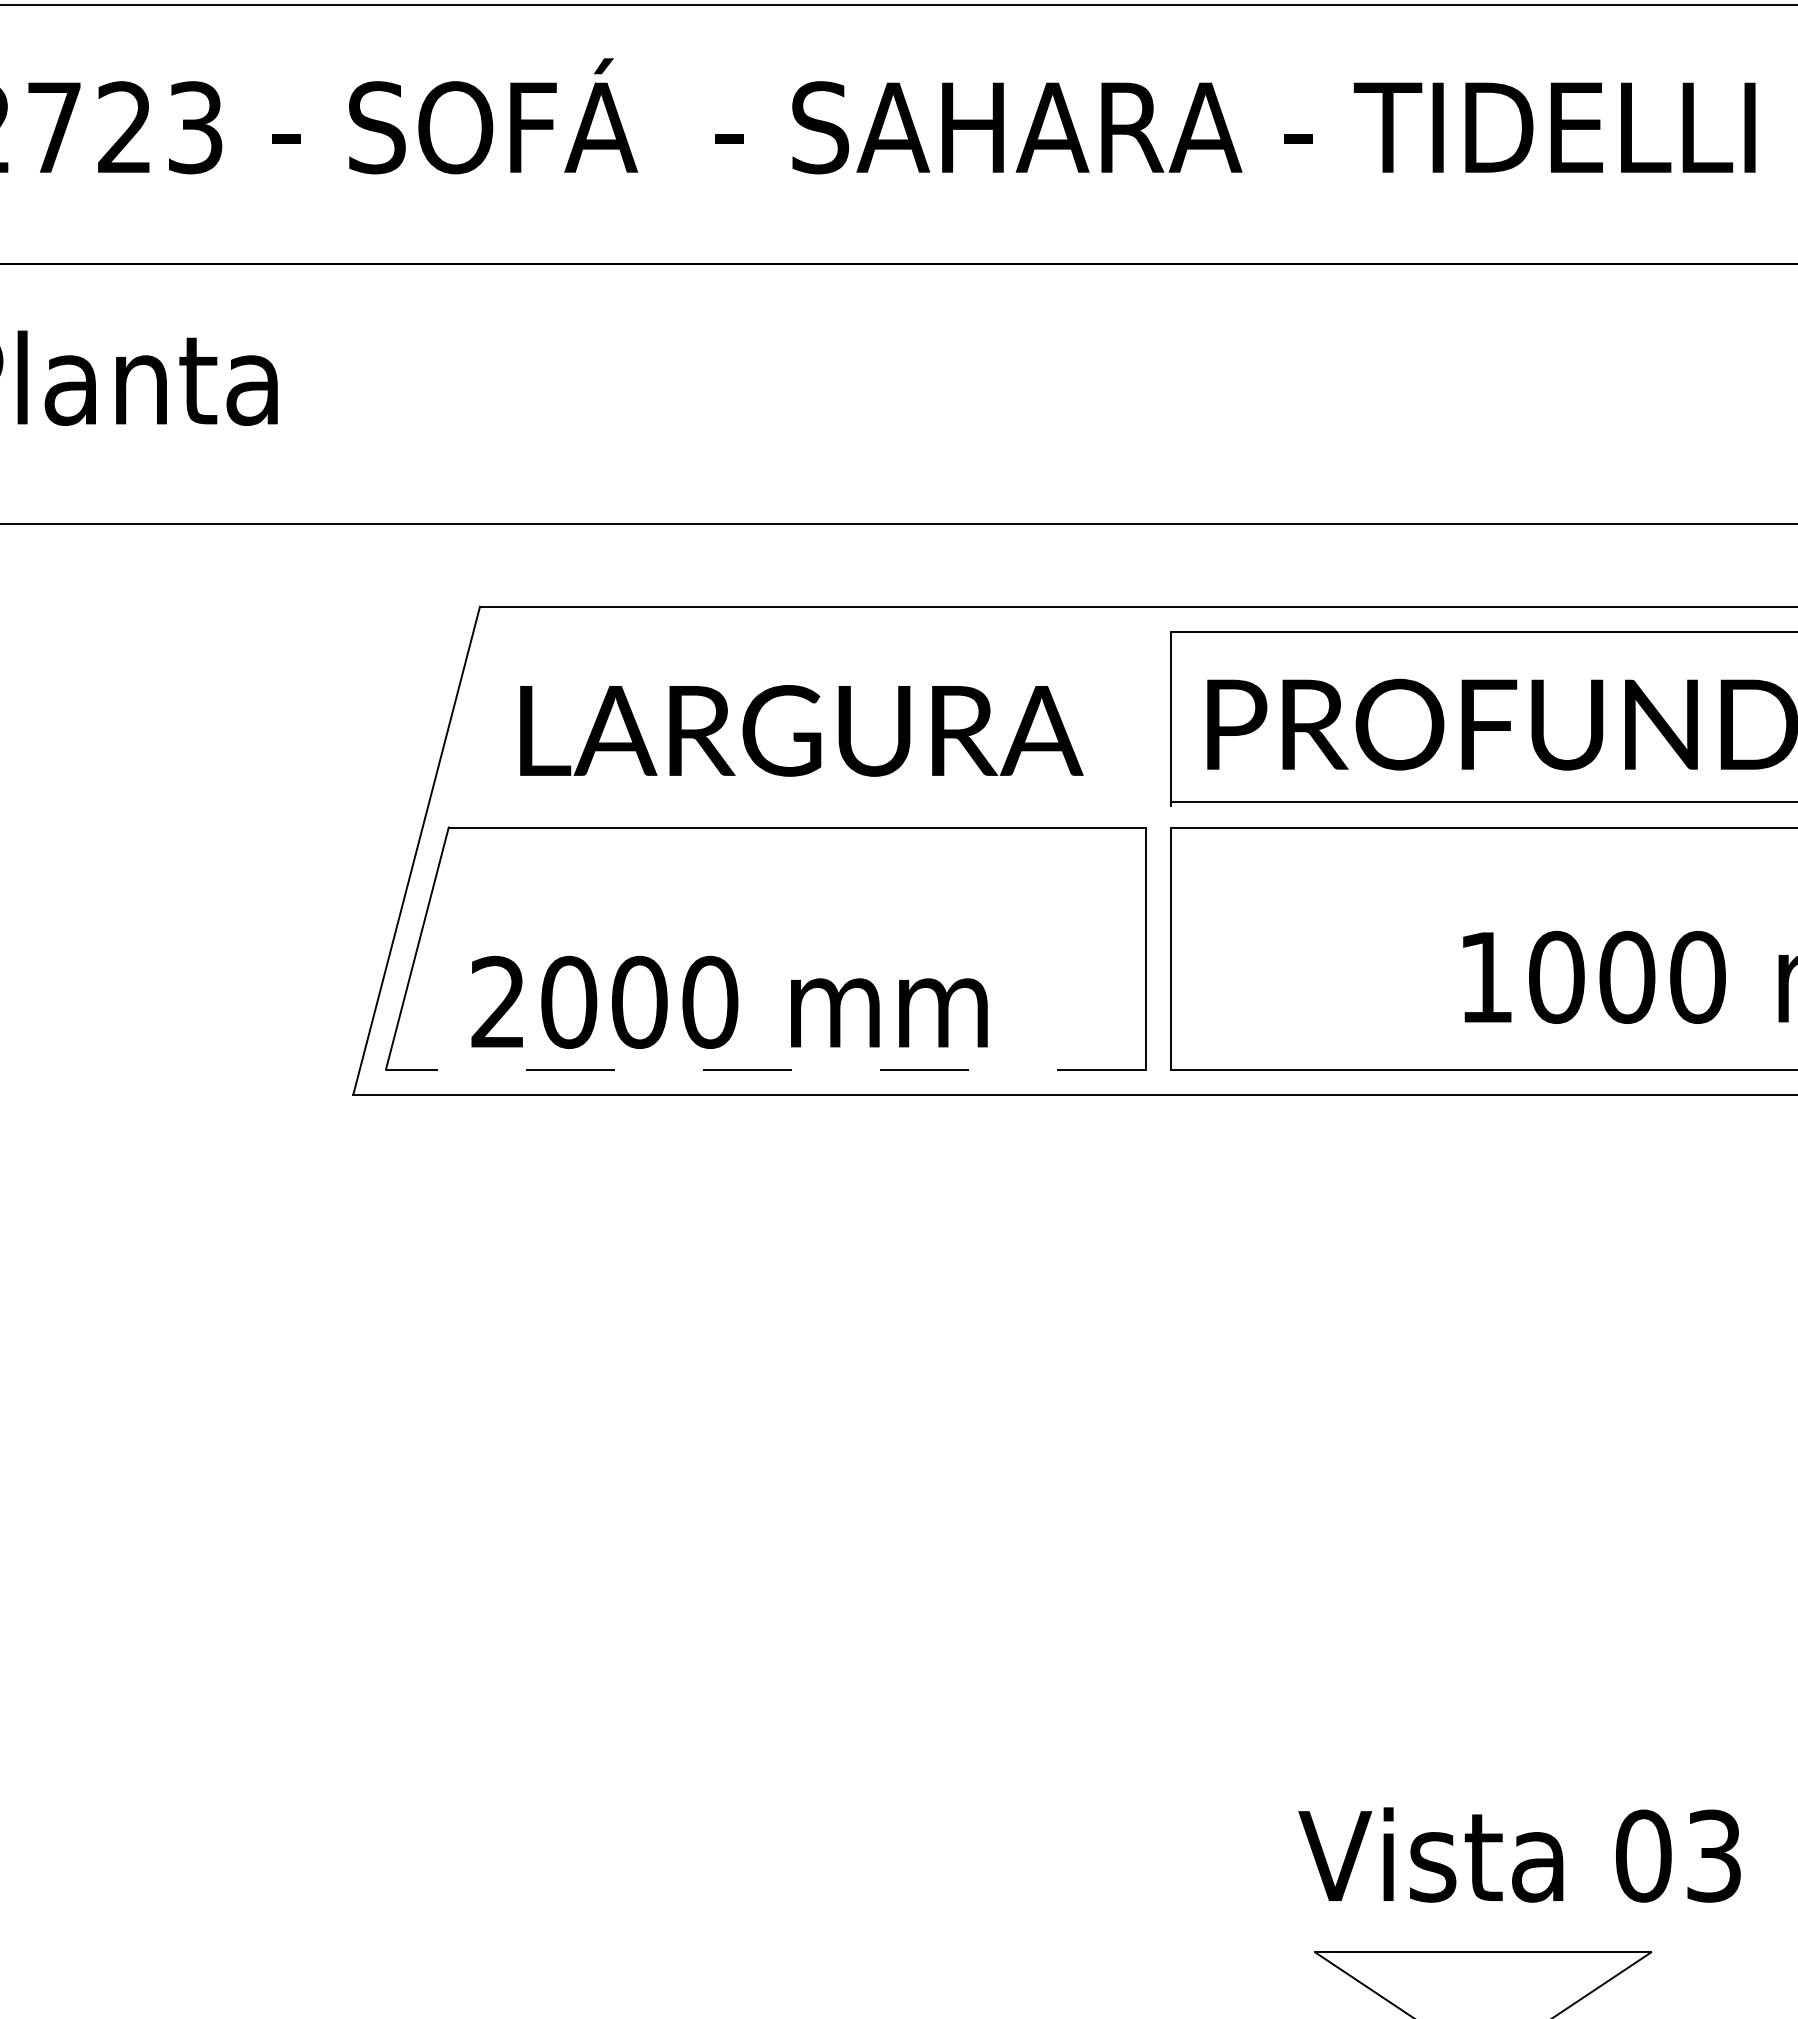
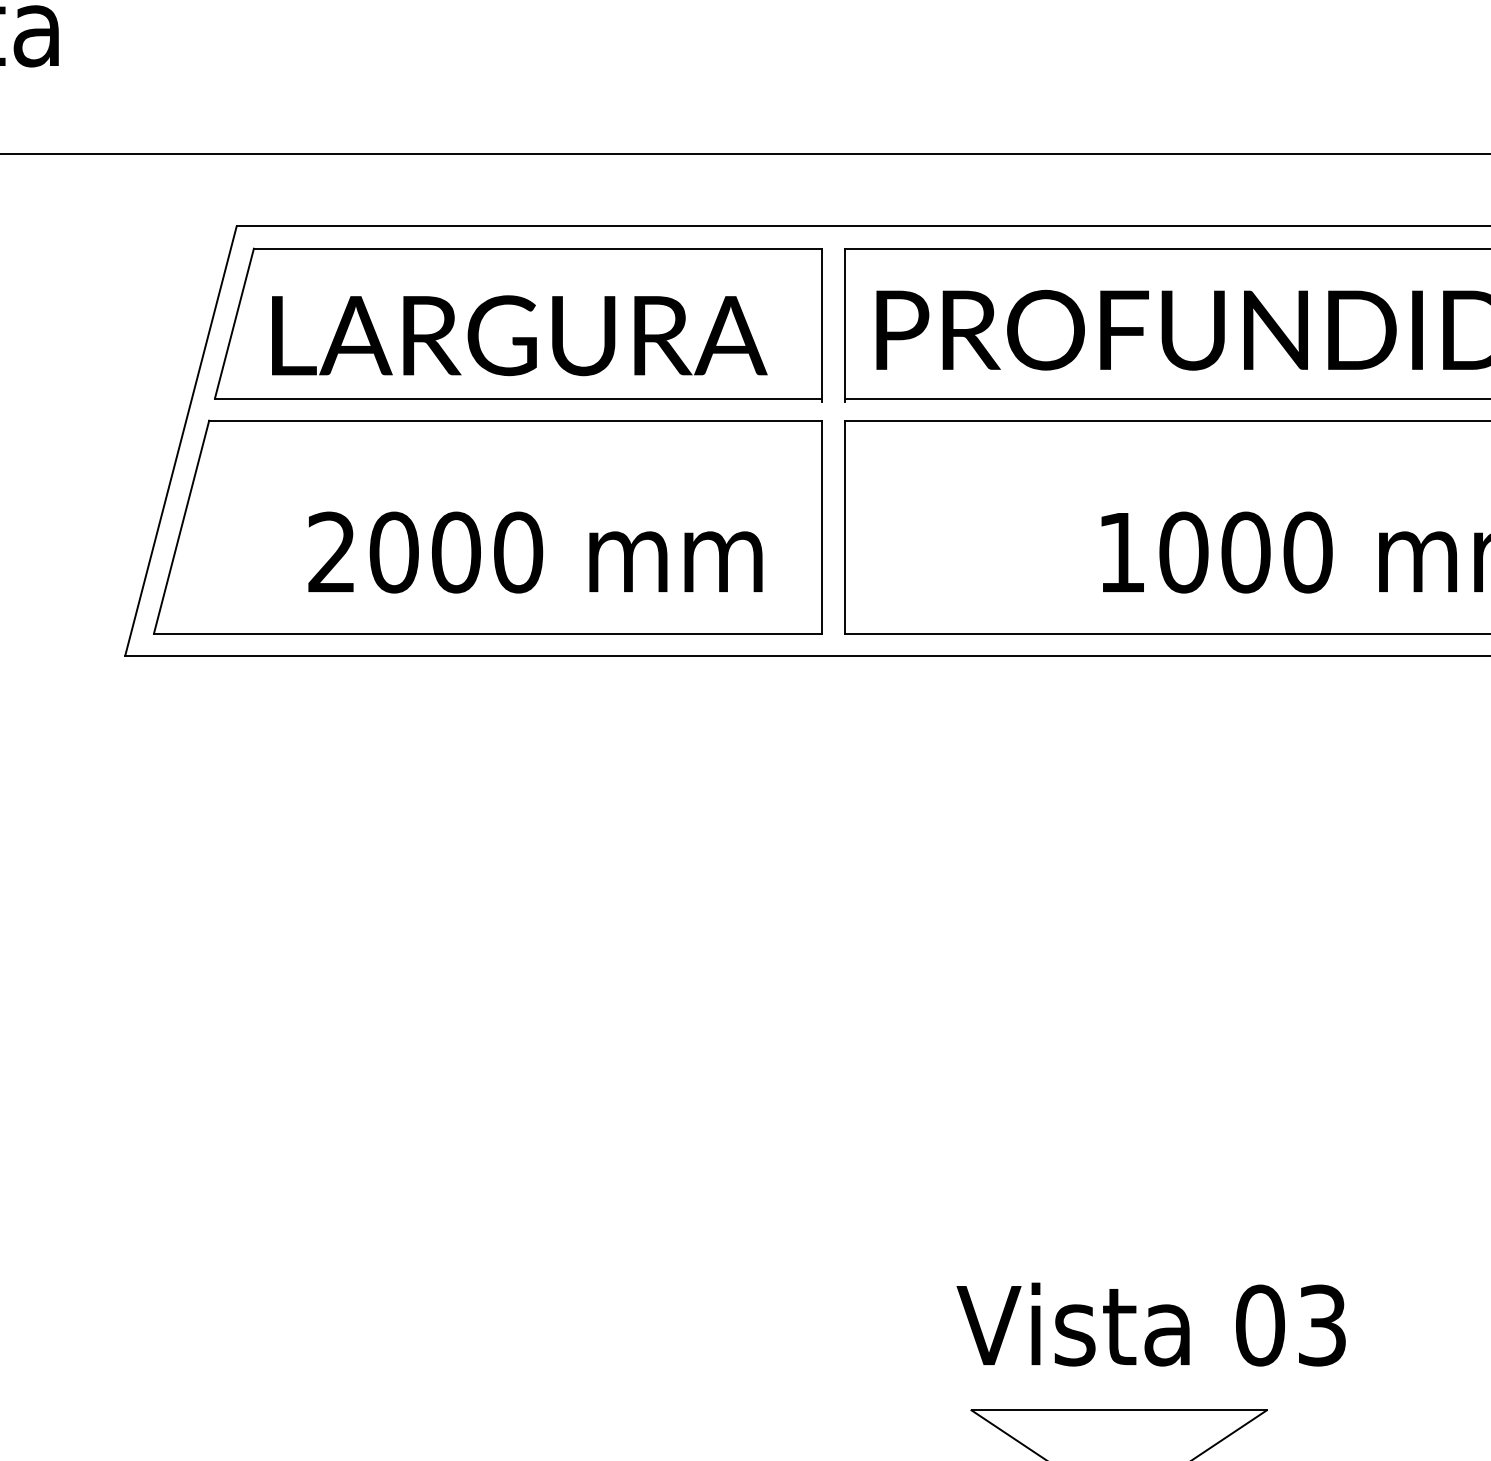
part: (800, 718) -> (518, 324), added
text: (729, 1001) -> (535, 551), moved
line: (765, 1069) -> (487, 633), dashed -> solid

